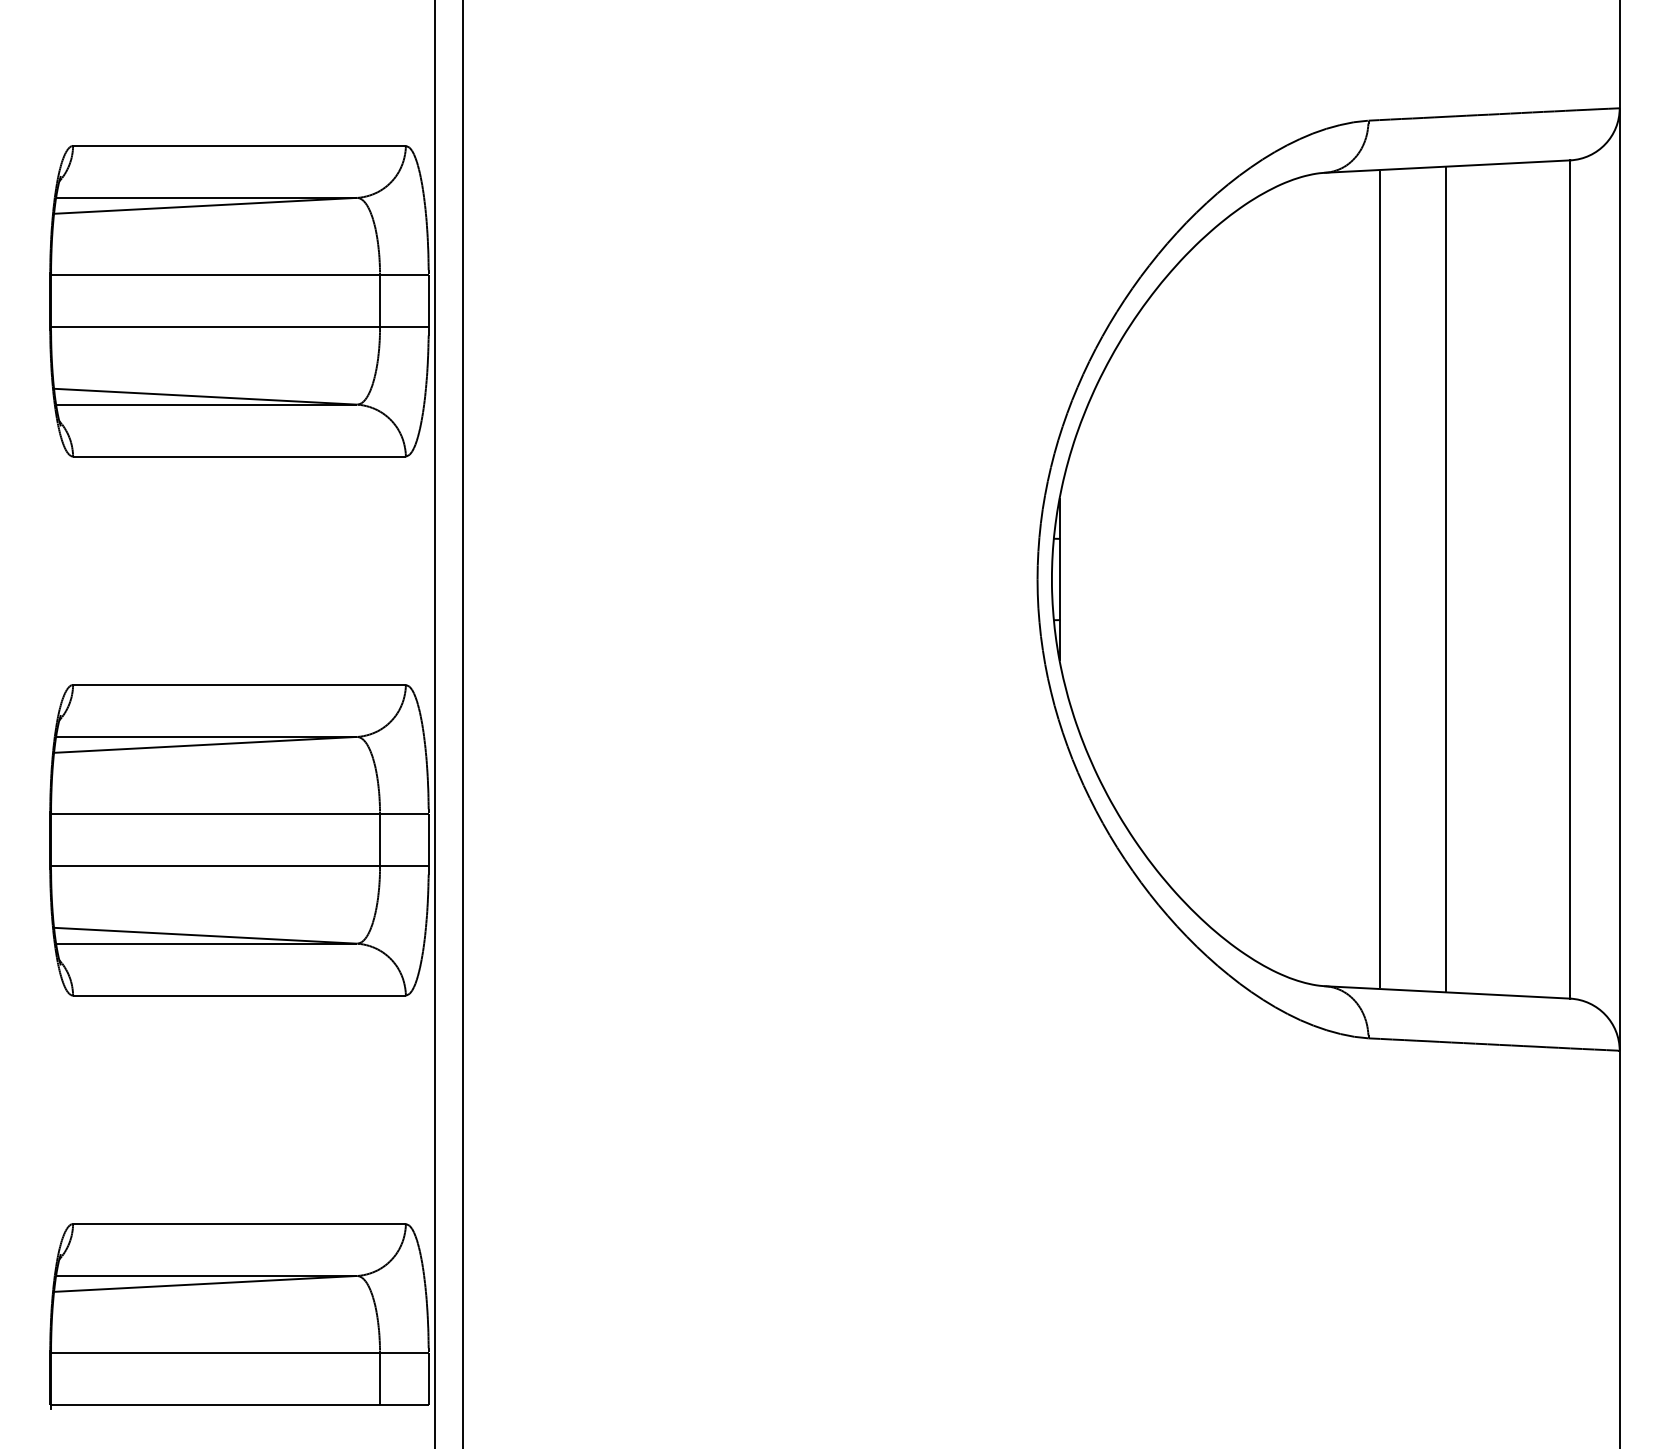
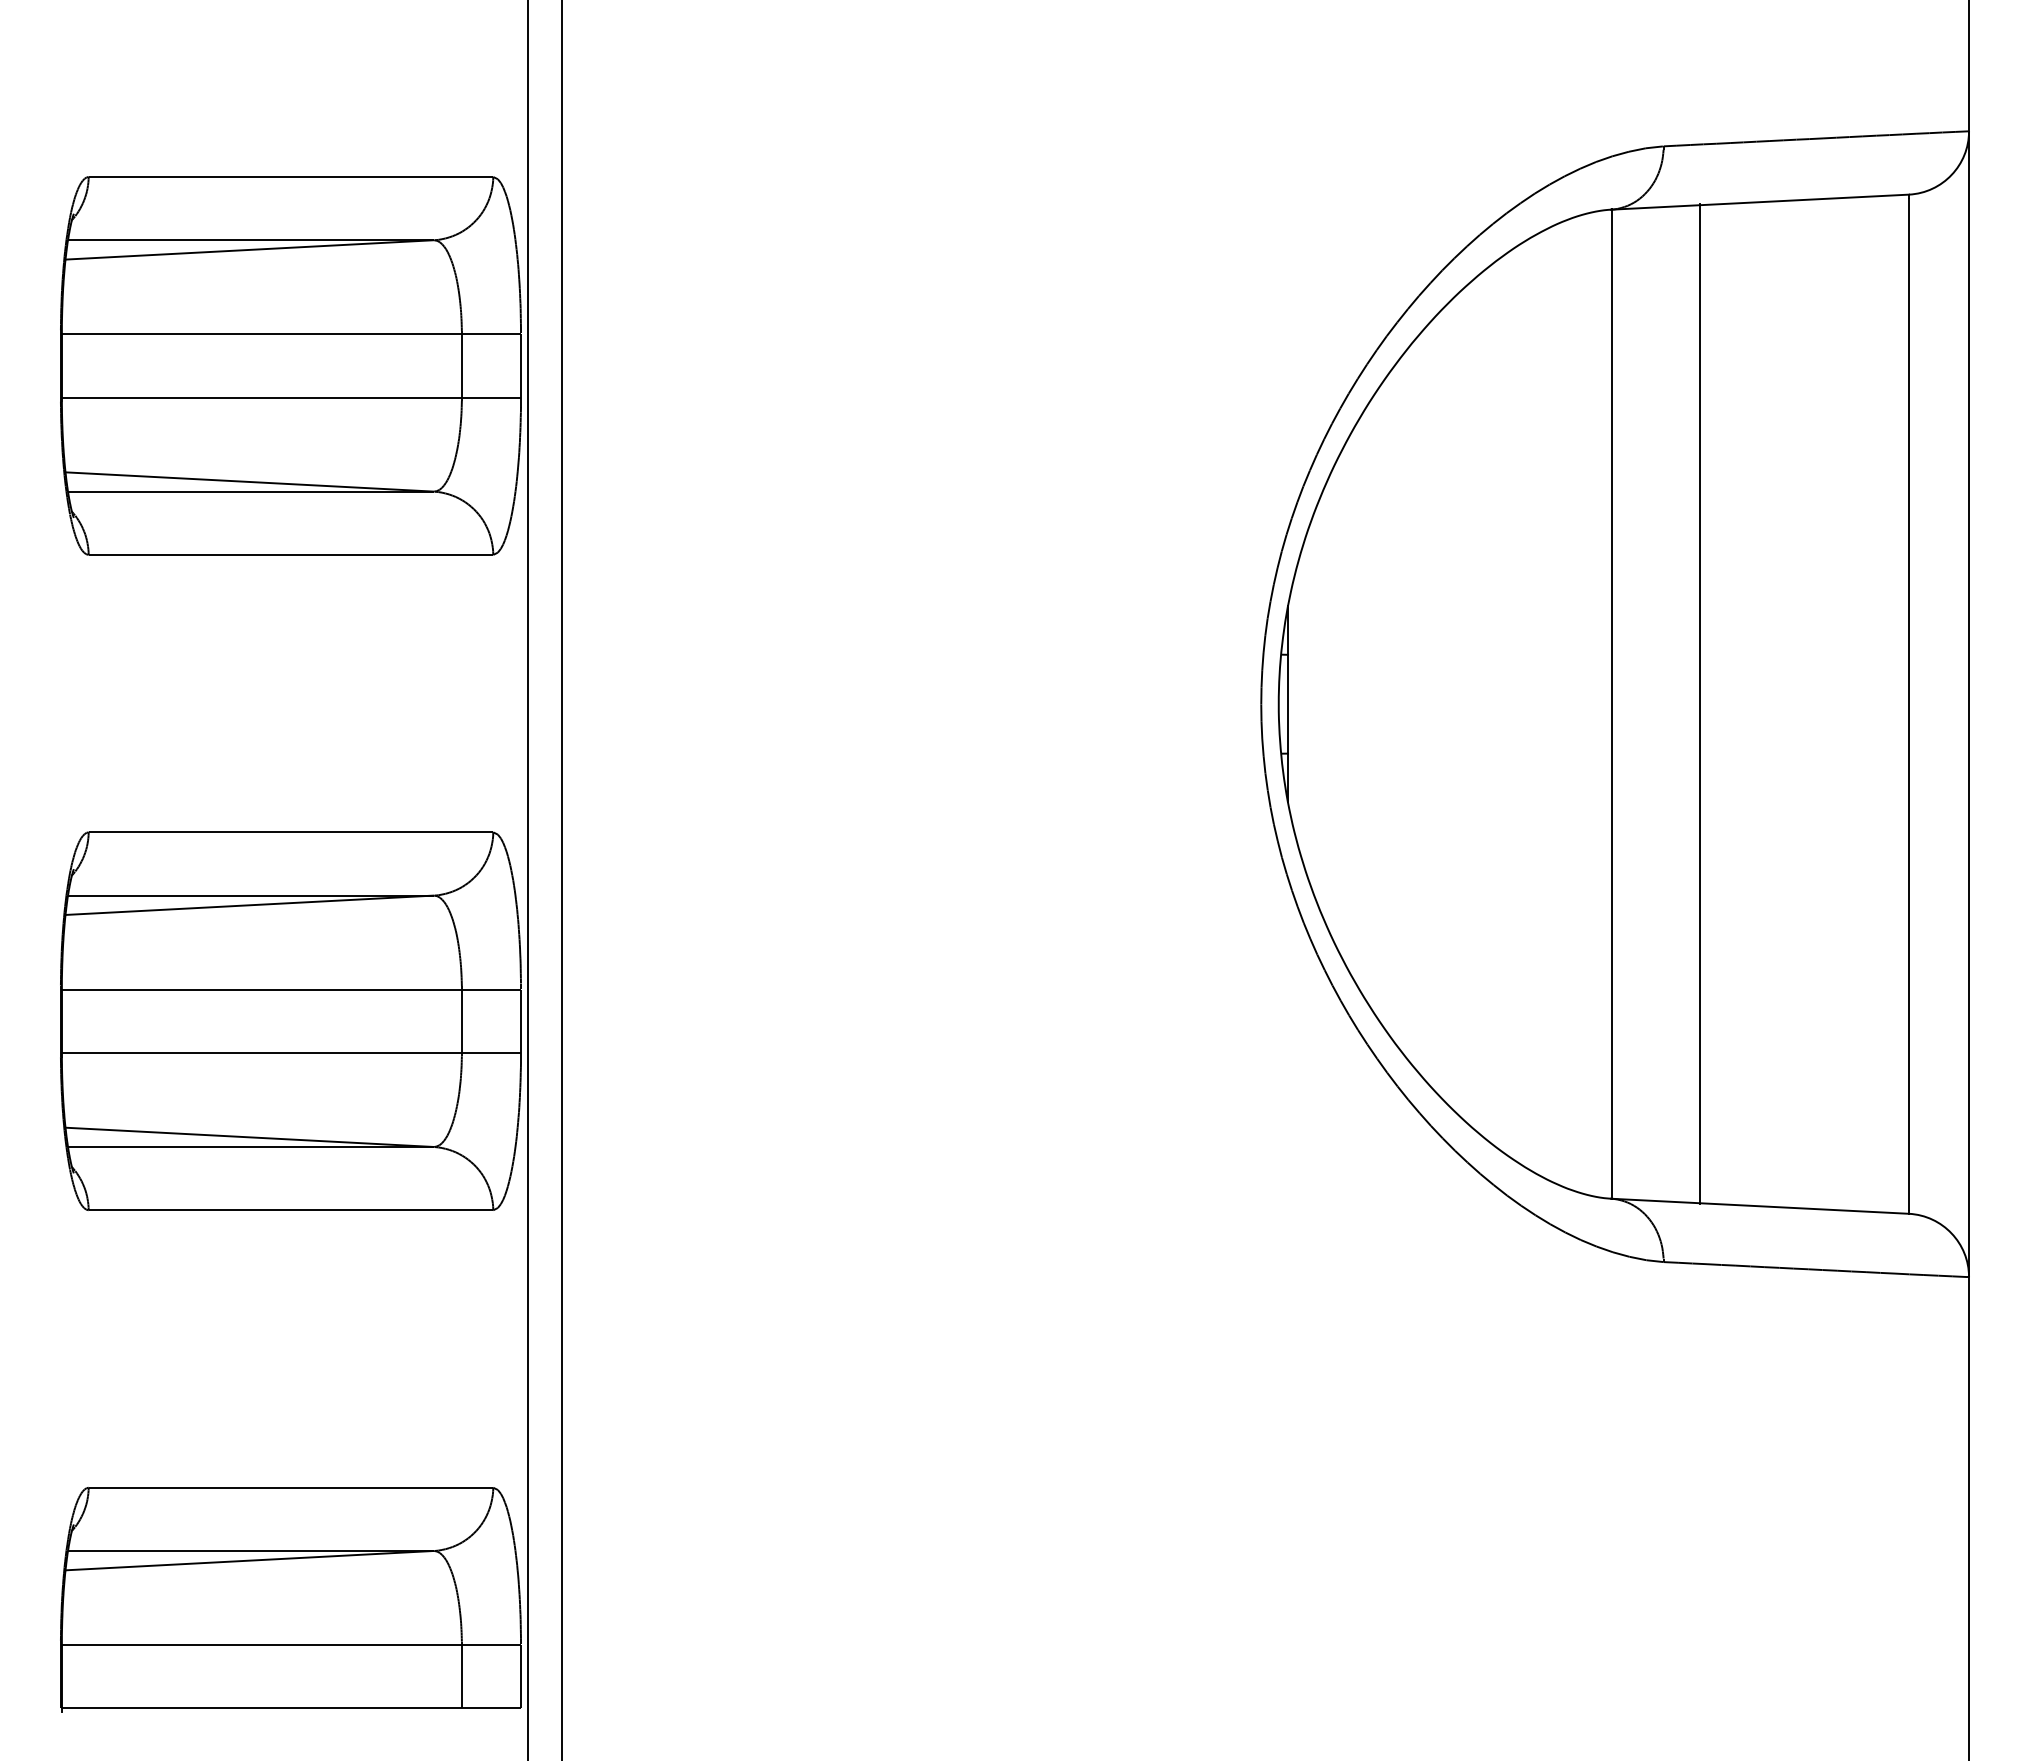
line: (1445, 578) -> (1699, 703), moved
line: (1379, 579) -> (1611, 704), moved

